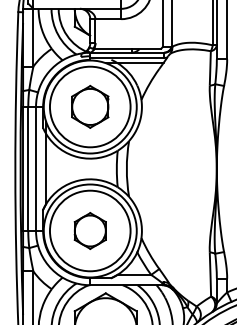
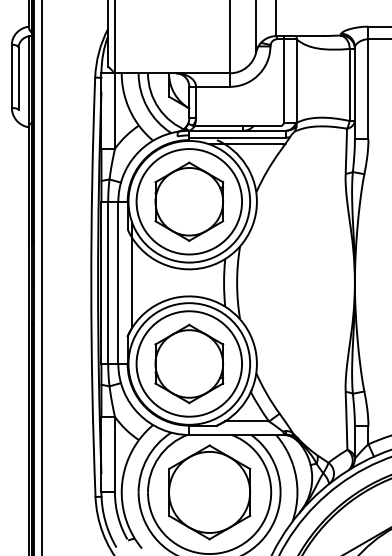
part: (90, 106) -> (189, 201), size x1.43
part: (90, 230) -> (189, 363), size x1.67

